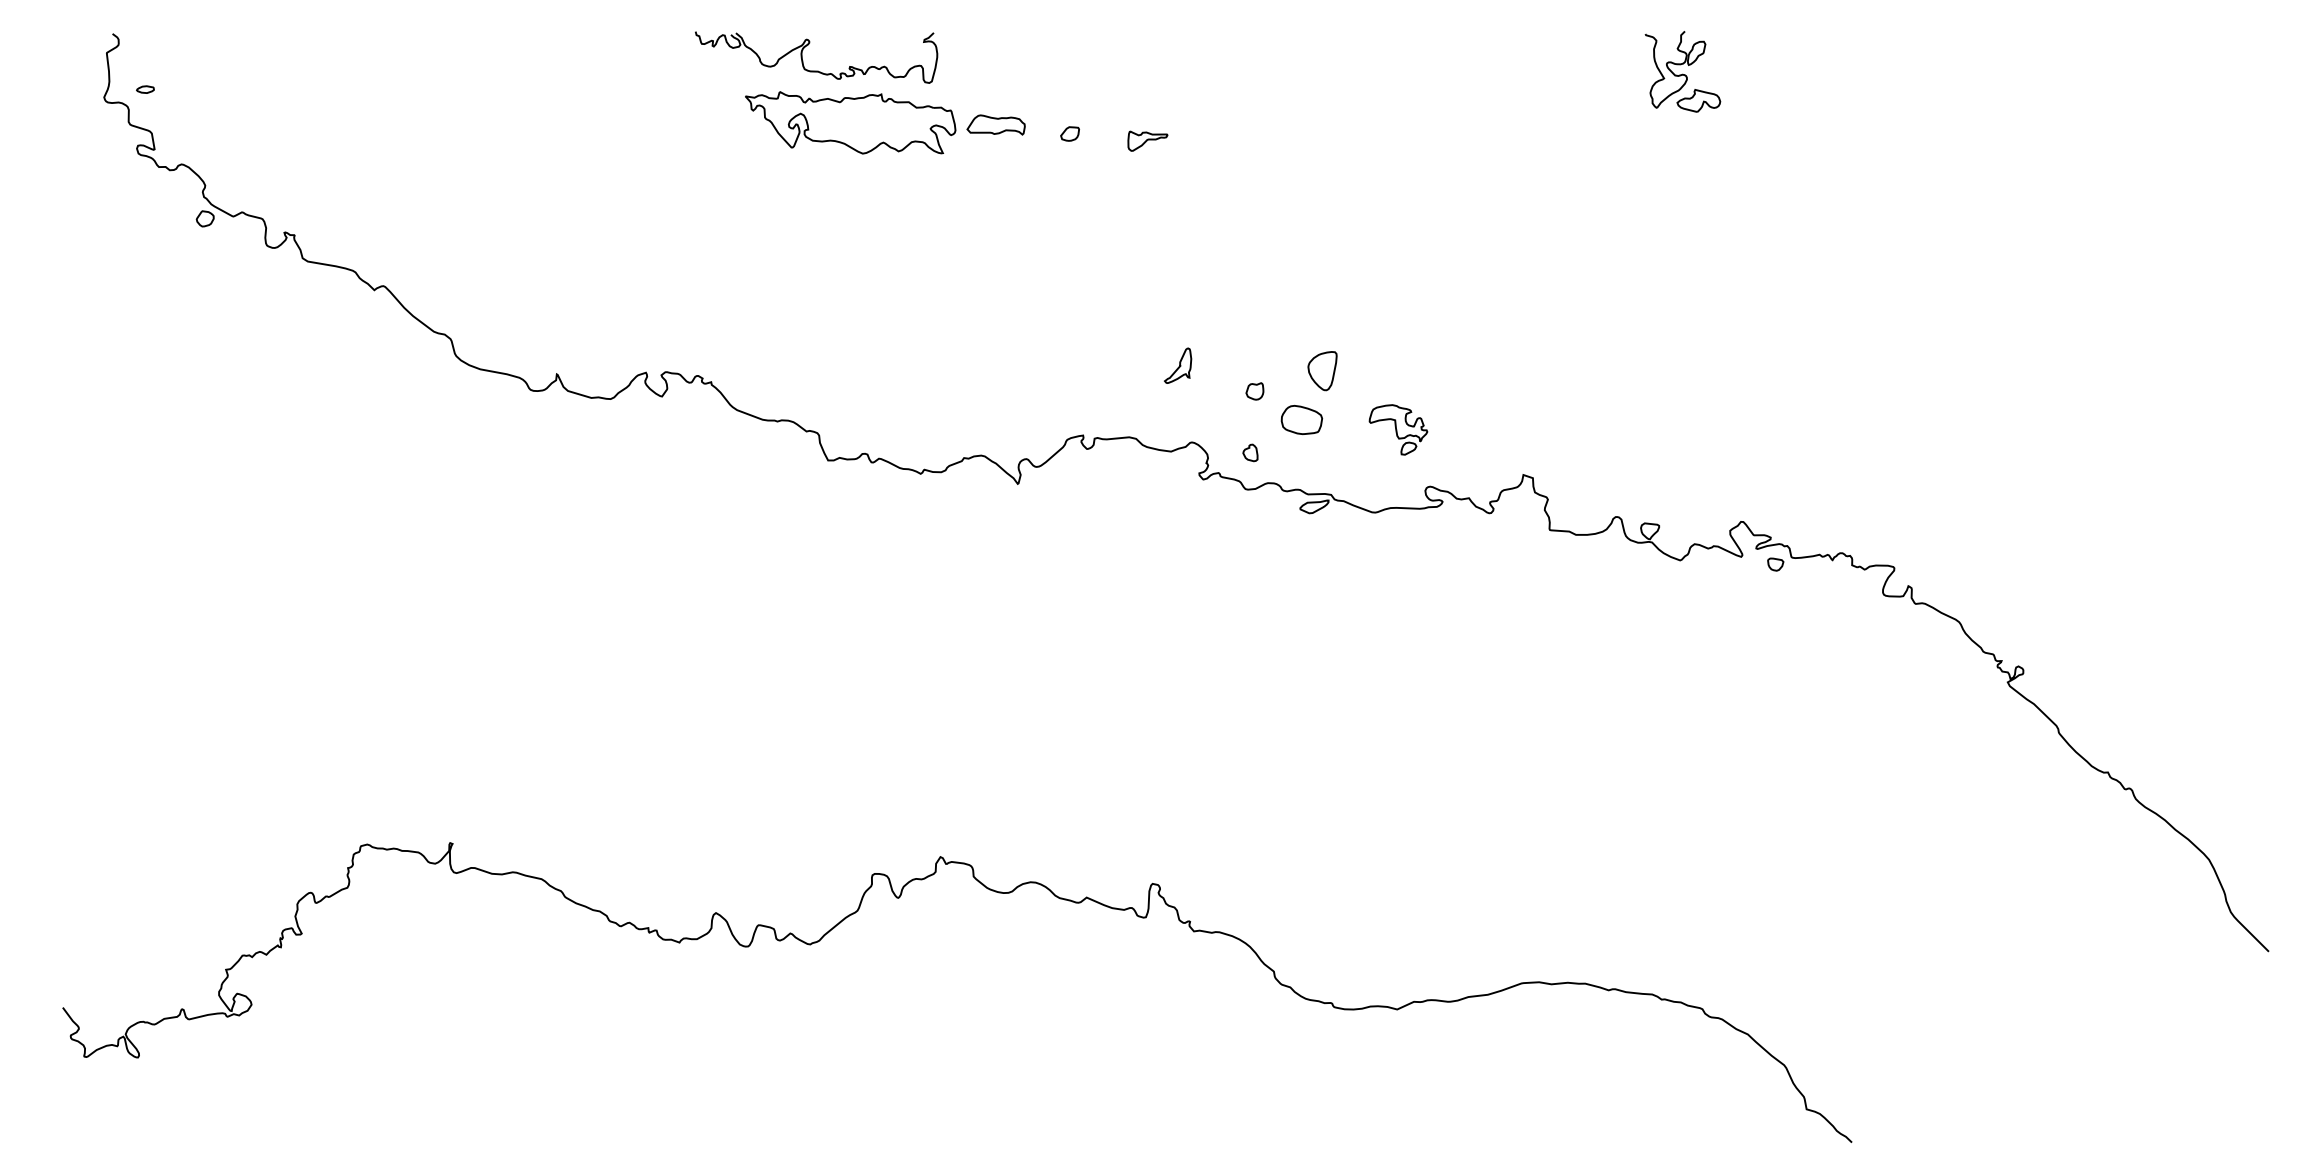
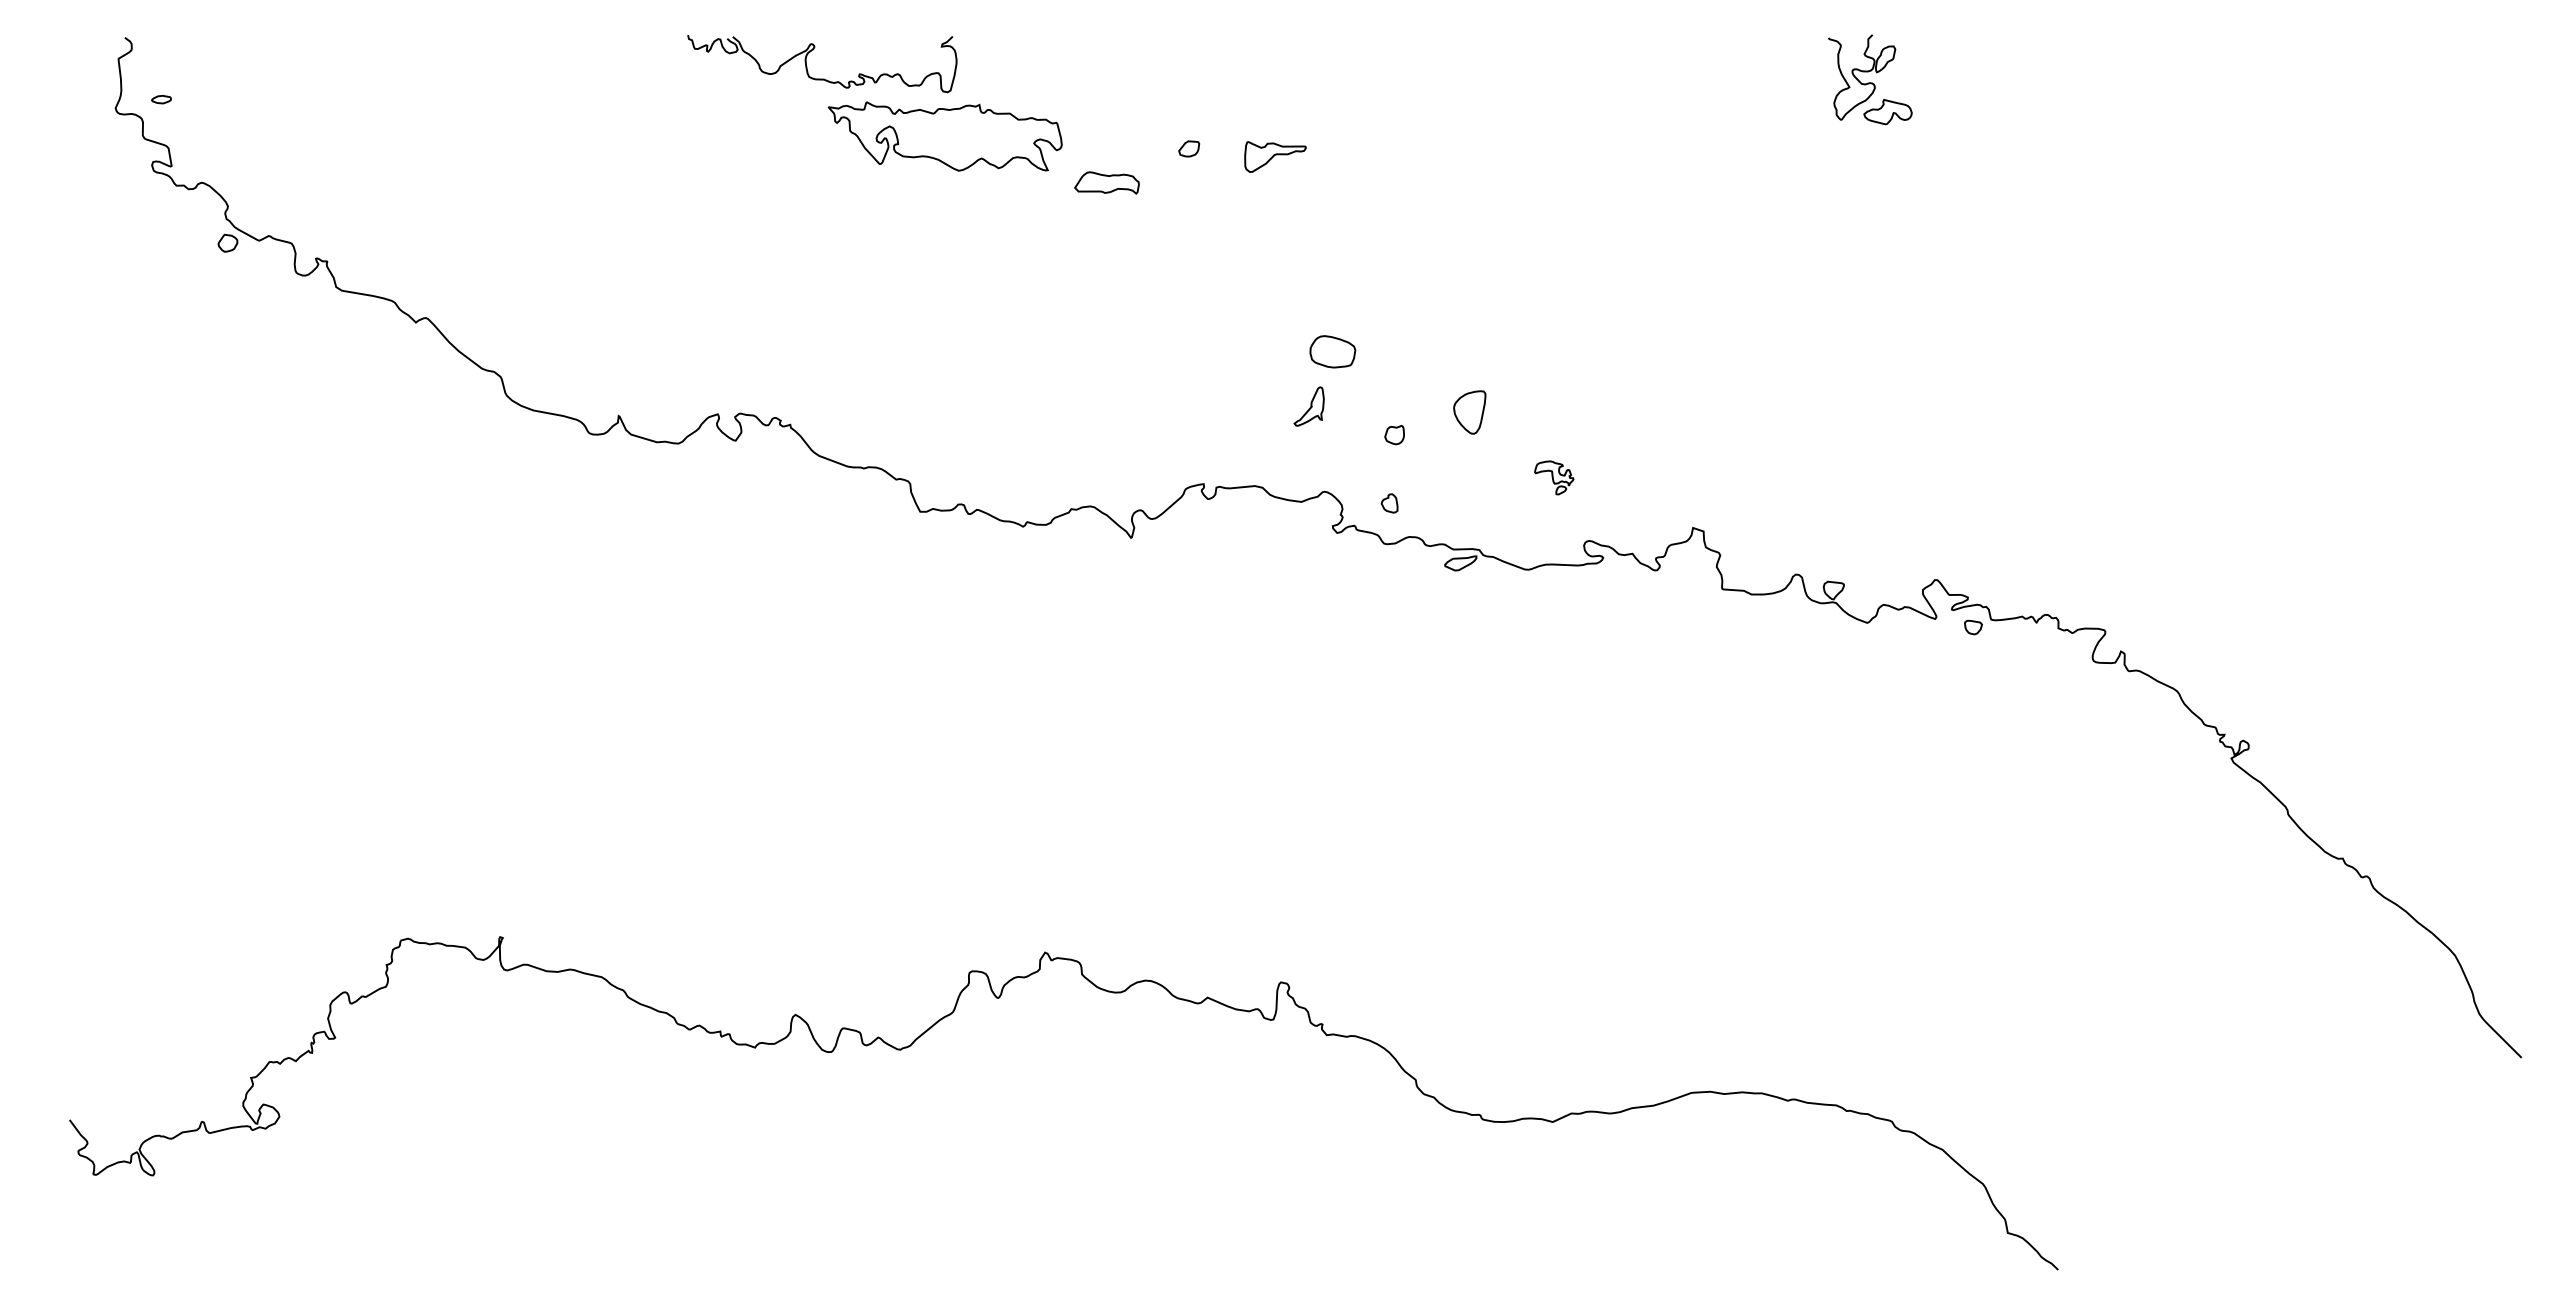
part: (816, 70) -> (822, 78), moved
part: (995, 124) -> (1106, 182), moved
part: (1147, 140) -> (1275, 156), size x1.4
part: (1301, 419) -> (1332, 351), moved
part: (1398, 429) -> (1554, 477), size x0.6

